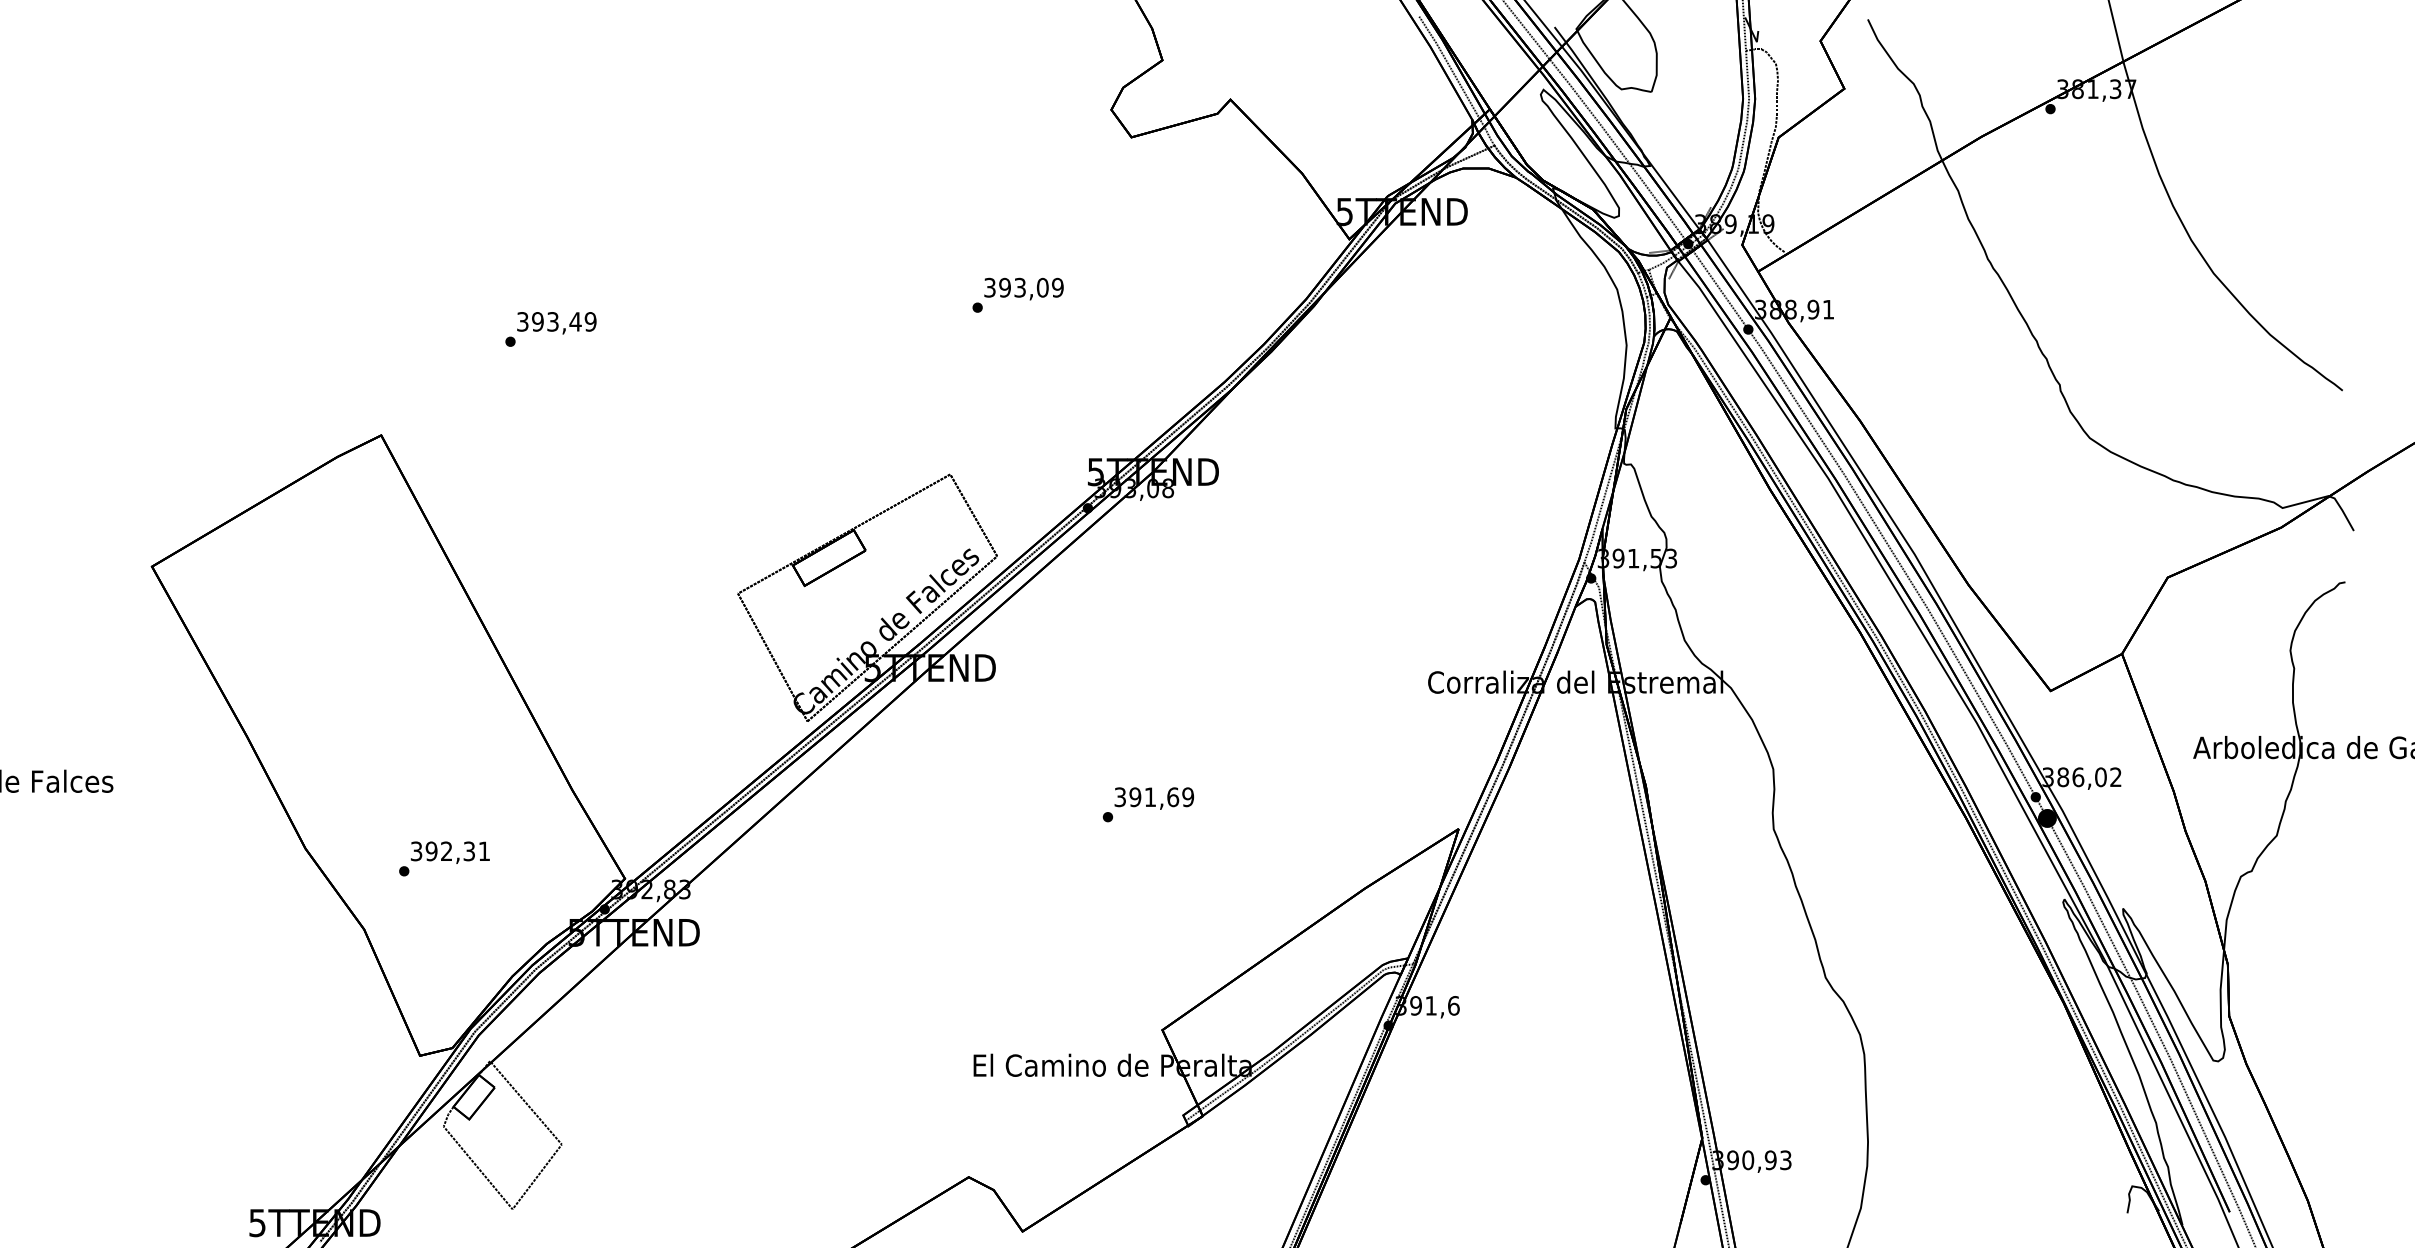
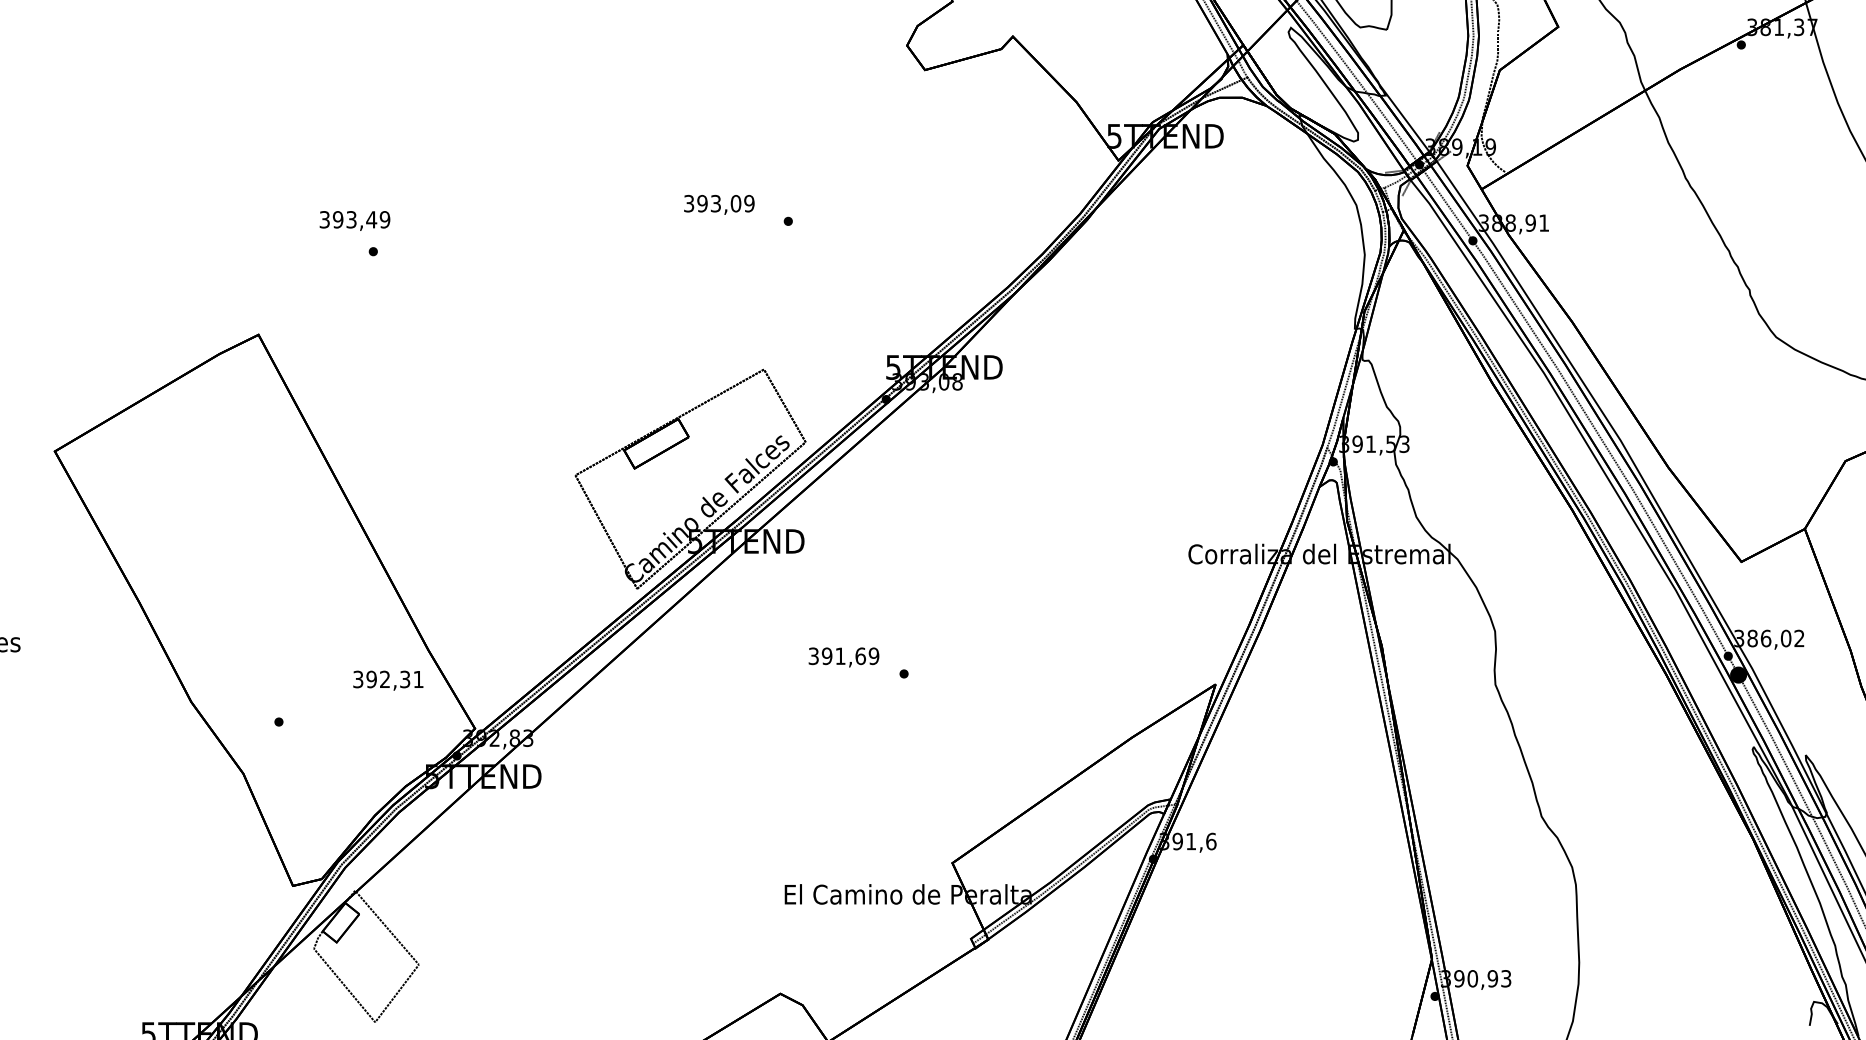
text: (1023, 288) -> (718, 204), moved
text: (556, 323) -> (354, 221), moved
text: (1154, 798) -> (844, 657), moved
text: (450, 852) -> (388, 680), moved

